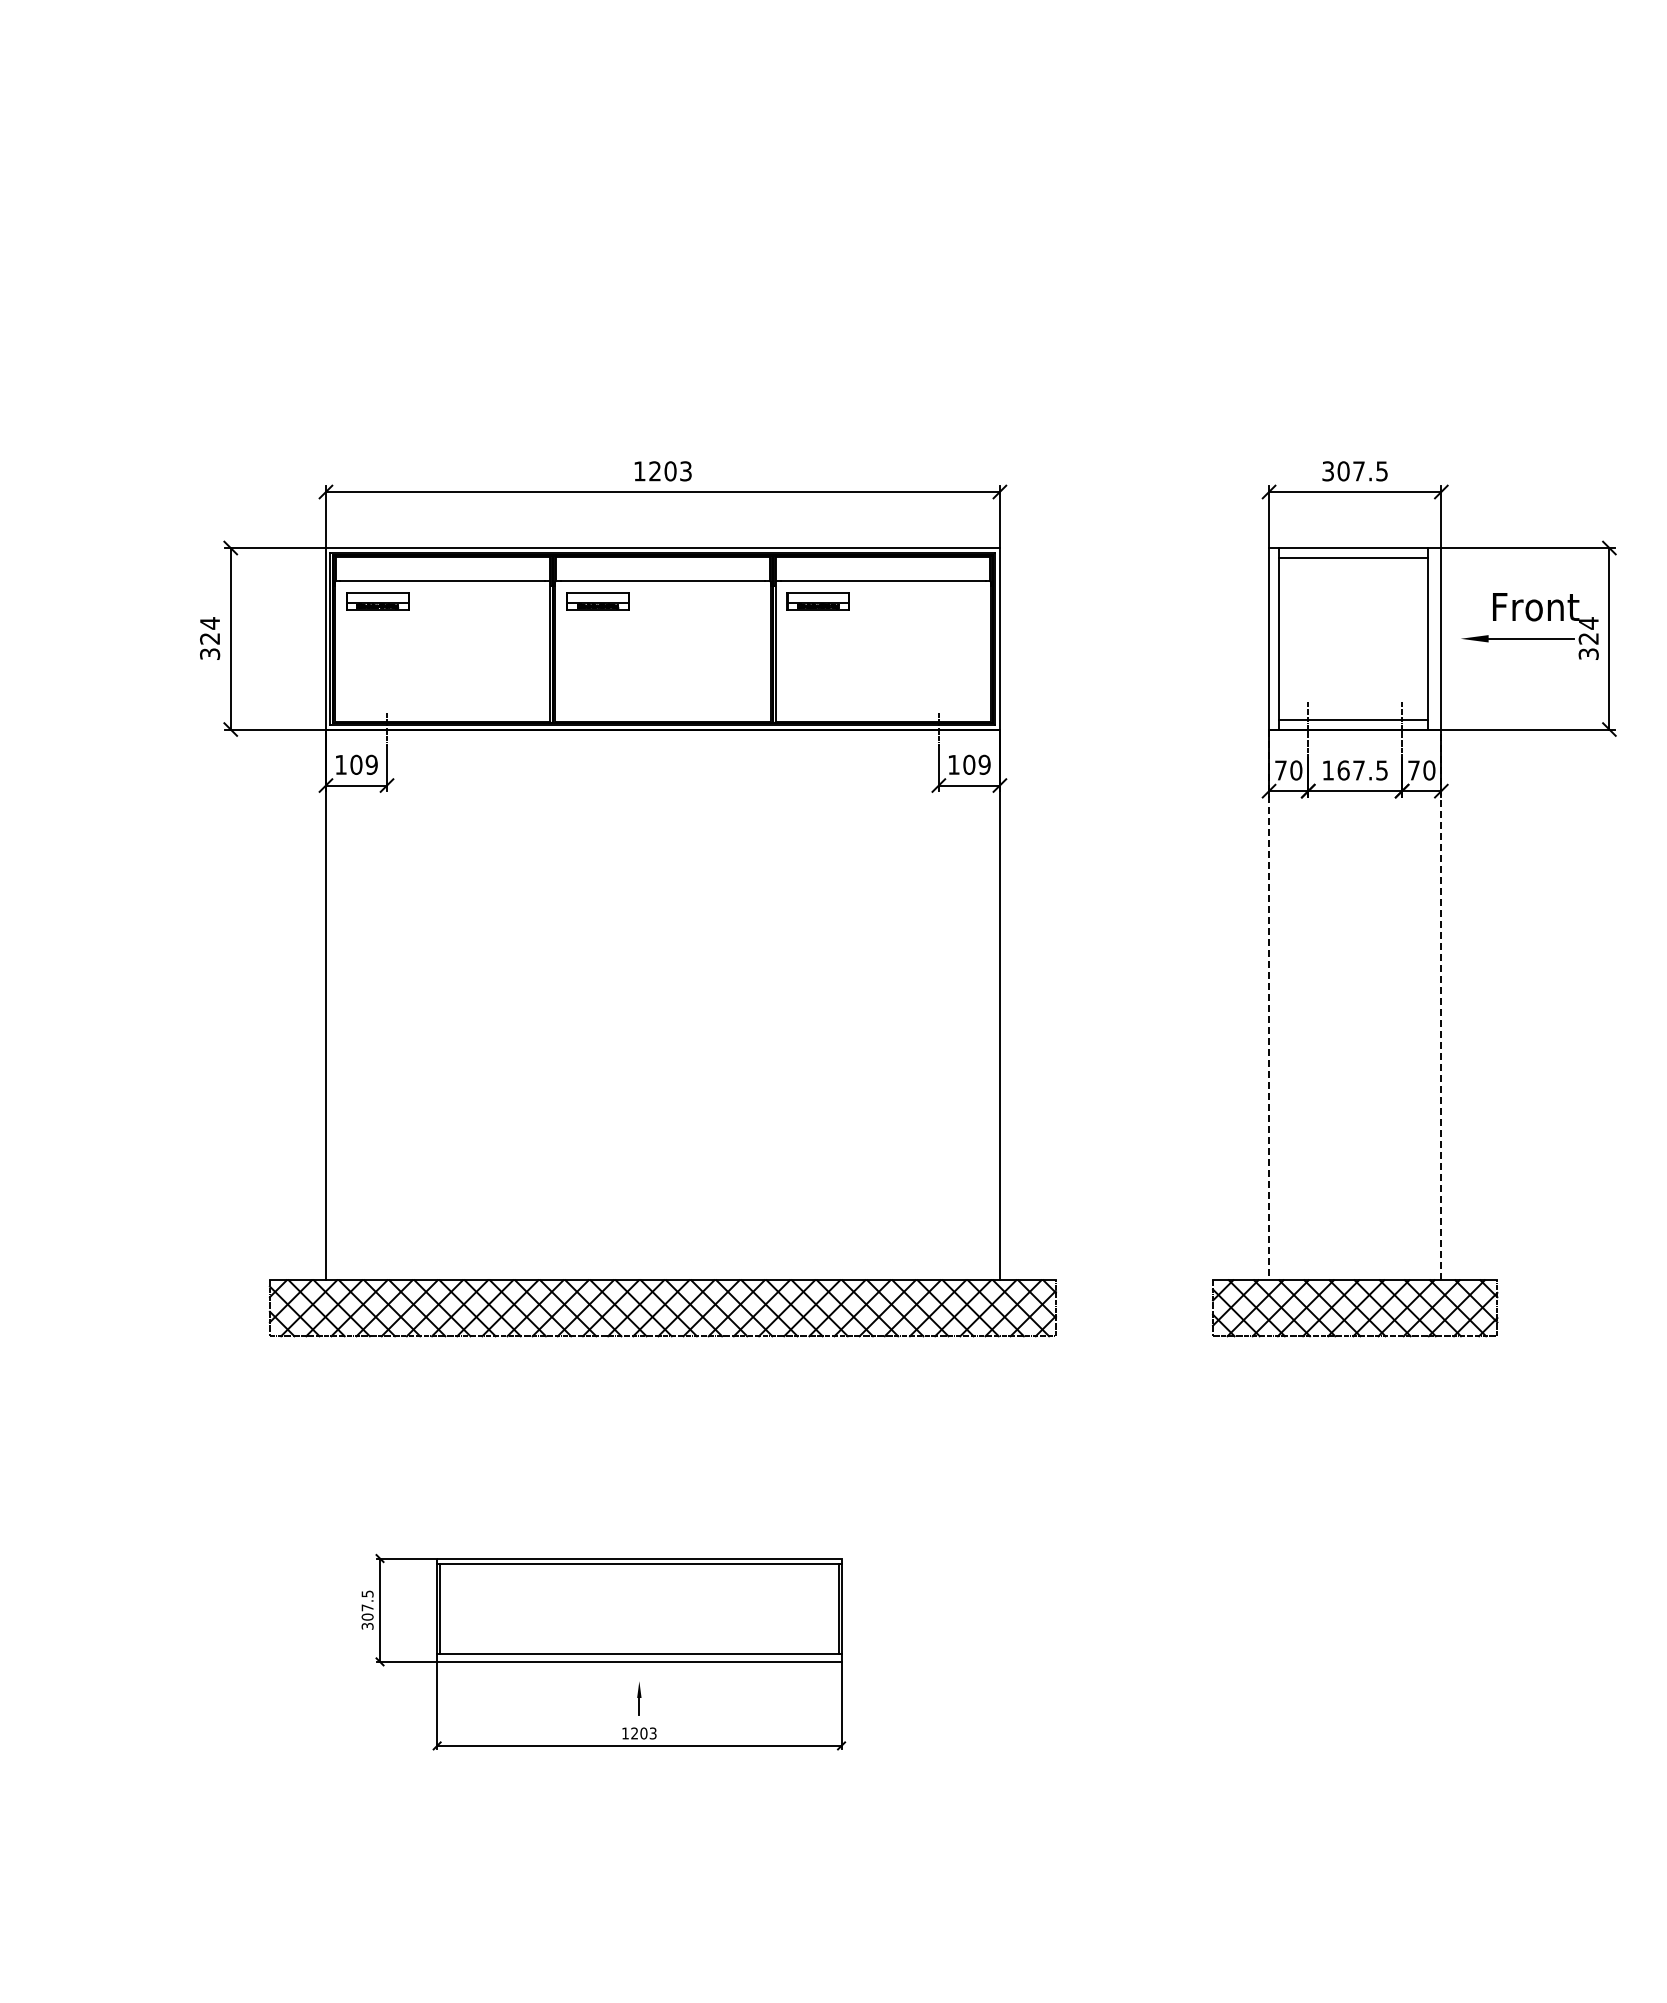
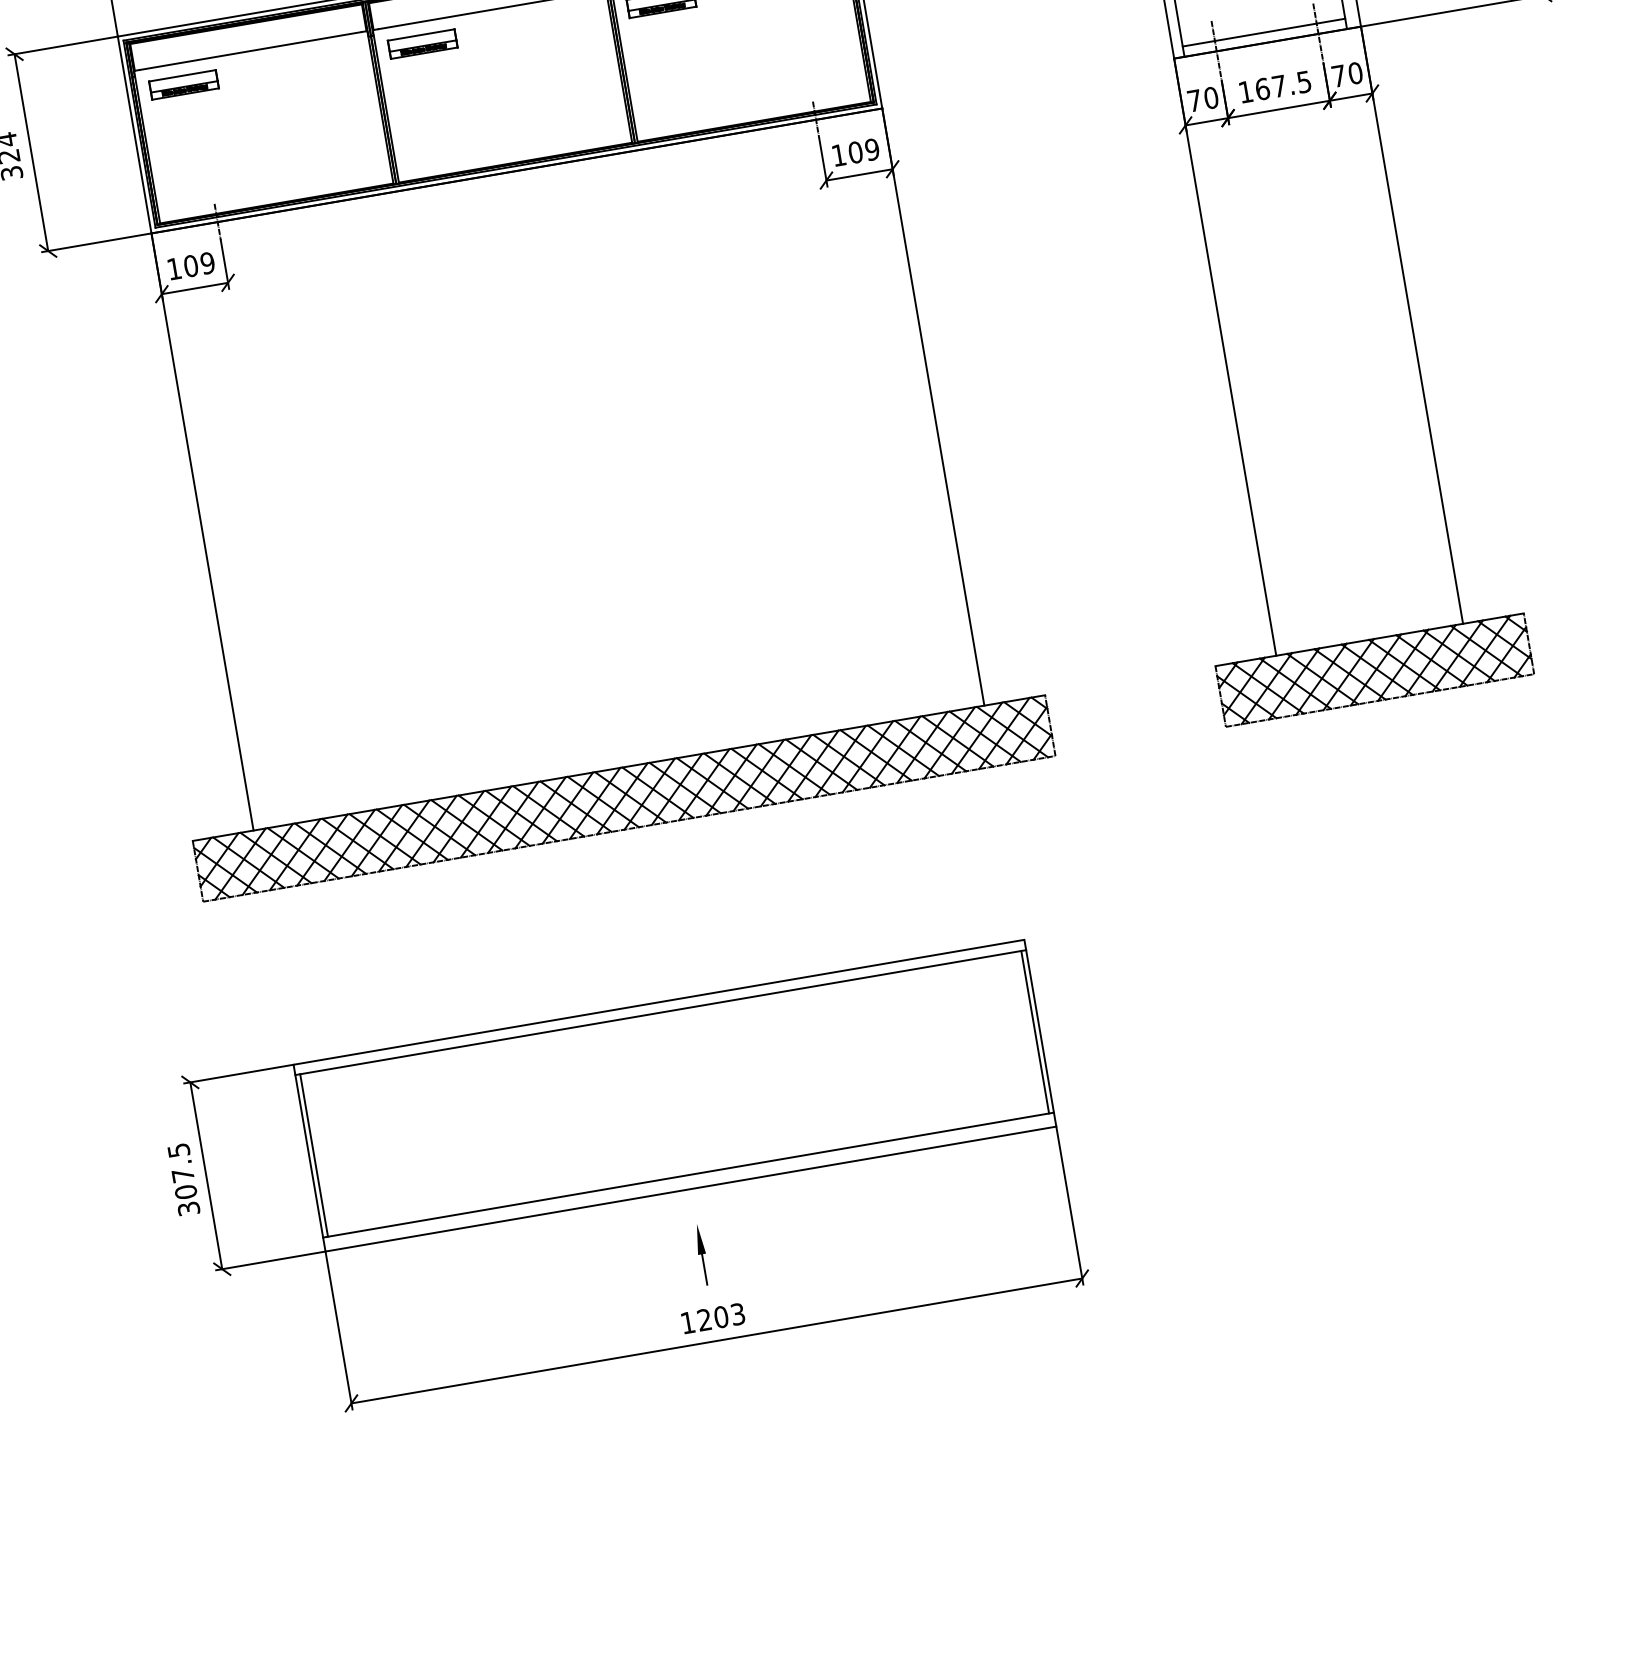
line: (1441, 1004) -> (1412, 324), dashed -> solid
line: (1269, 1005) -> (1225, 357), dashed -> solid
part: (603, 1651) -> (623, 1181), size x1.67

